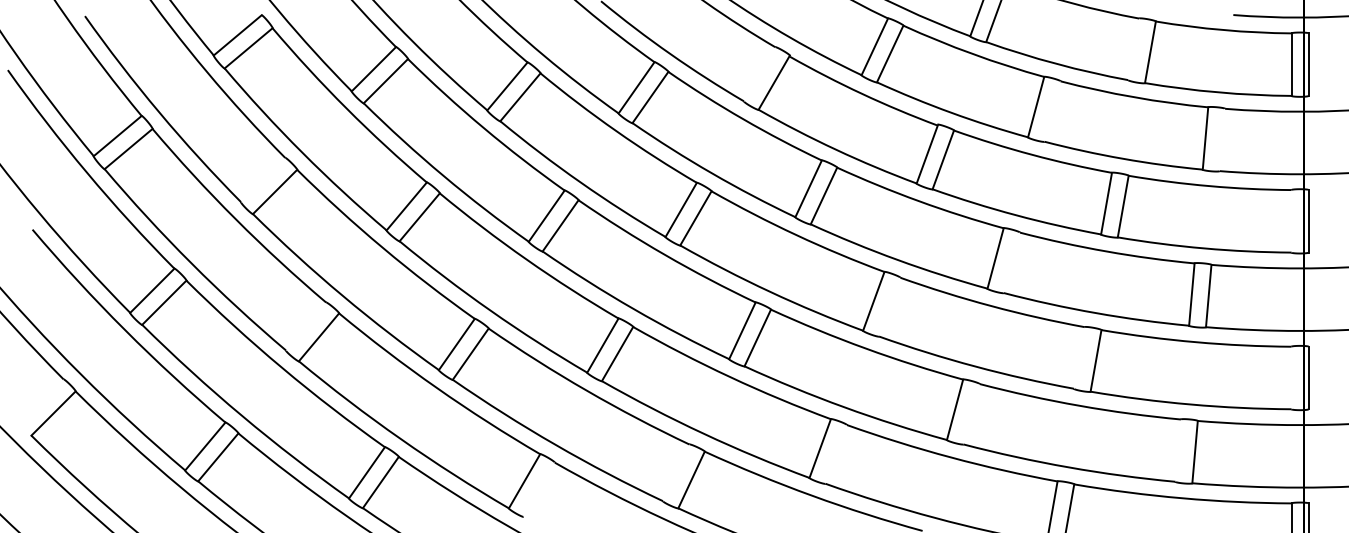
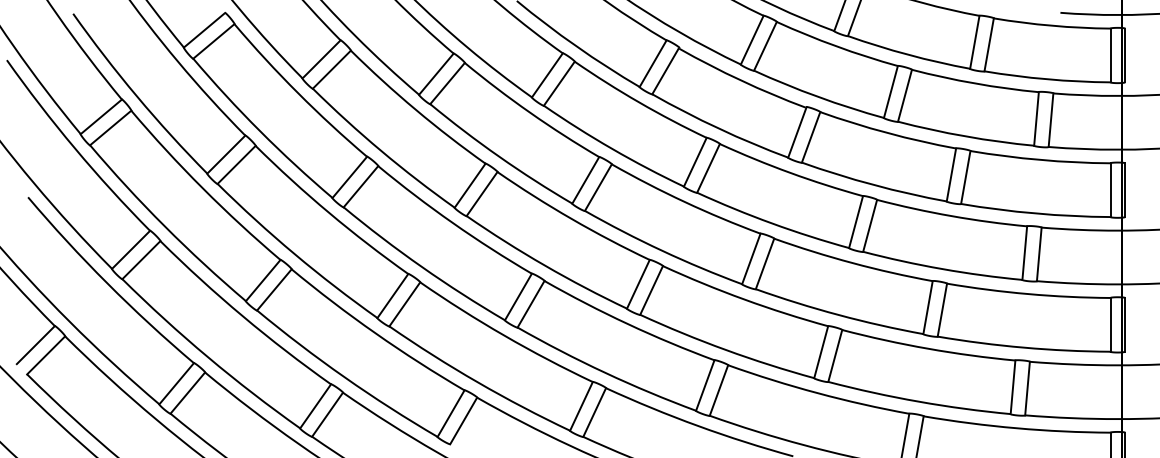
line: (1133, 49) -> (974, 42), added
line: (759, 74) -> (653, 63), added
line: (1052, 111) -> (904, 95), added
line: (1222, 139) -> (1051, 119), added
line: (263, 179) -> (226, 154), added
line: (1291, 221) -> (1110, 190), added
line: (1011, 262) -> (869, 225), added
line: (889, 306) -> (764, 263), added
line: (305, 326) -> (262, 280), added
line: (1078, 357) -> (927, 307), added
line: (1291, 377) -> (1110, 324), added
line: (41, 401) -> (35, 345), added
line: (971, 413) -> (835, 355), added
line: (1177, 450) -> (1012, 387), added
line: (835, 453) -> (718, 389), added
line: (676, 472) -> (581, 406), added
line: (538, 489) -> (463, 420), added

